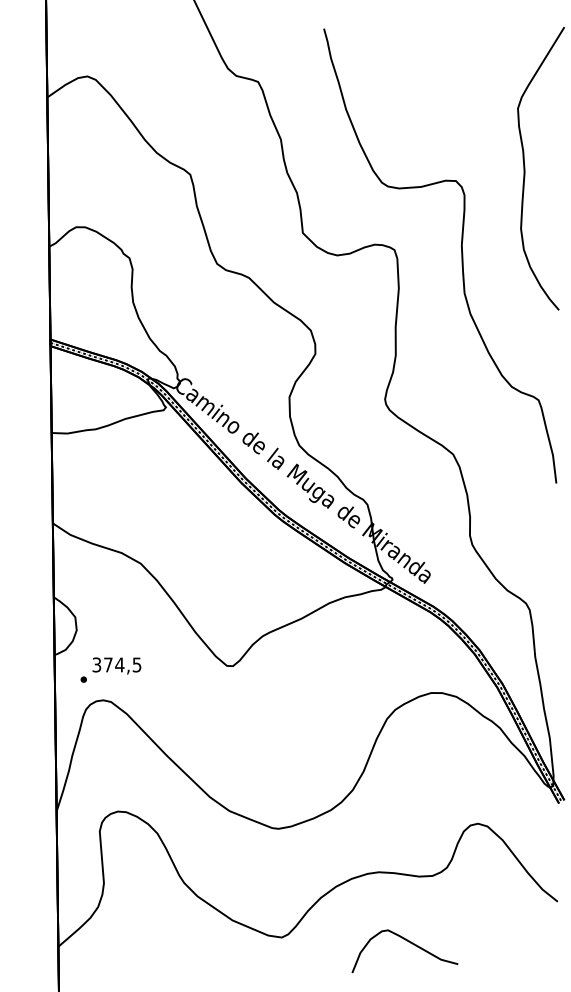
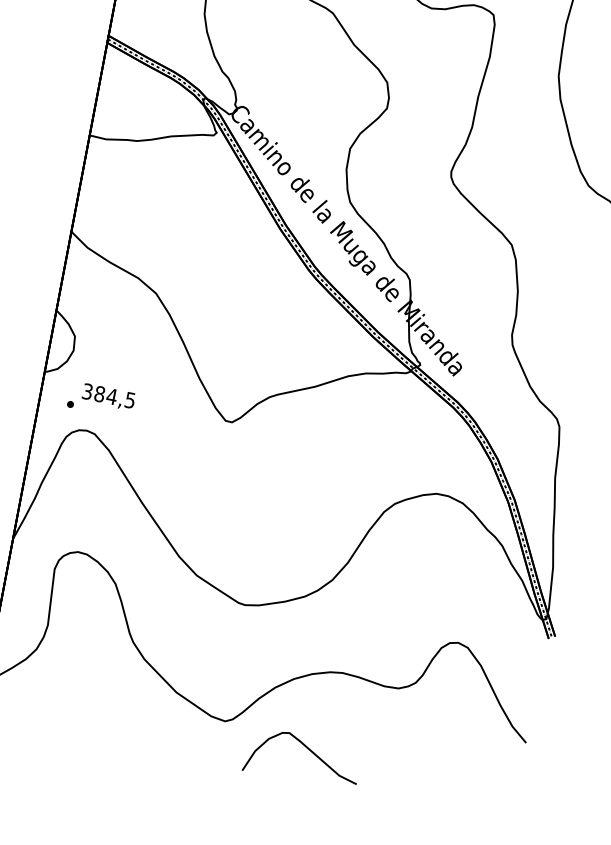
text: (108, 664) -> (100, 393), 374,5 -> 384,5
curve: (408, 942) -> (308, 750), moved

